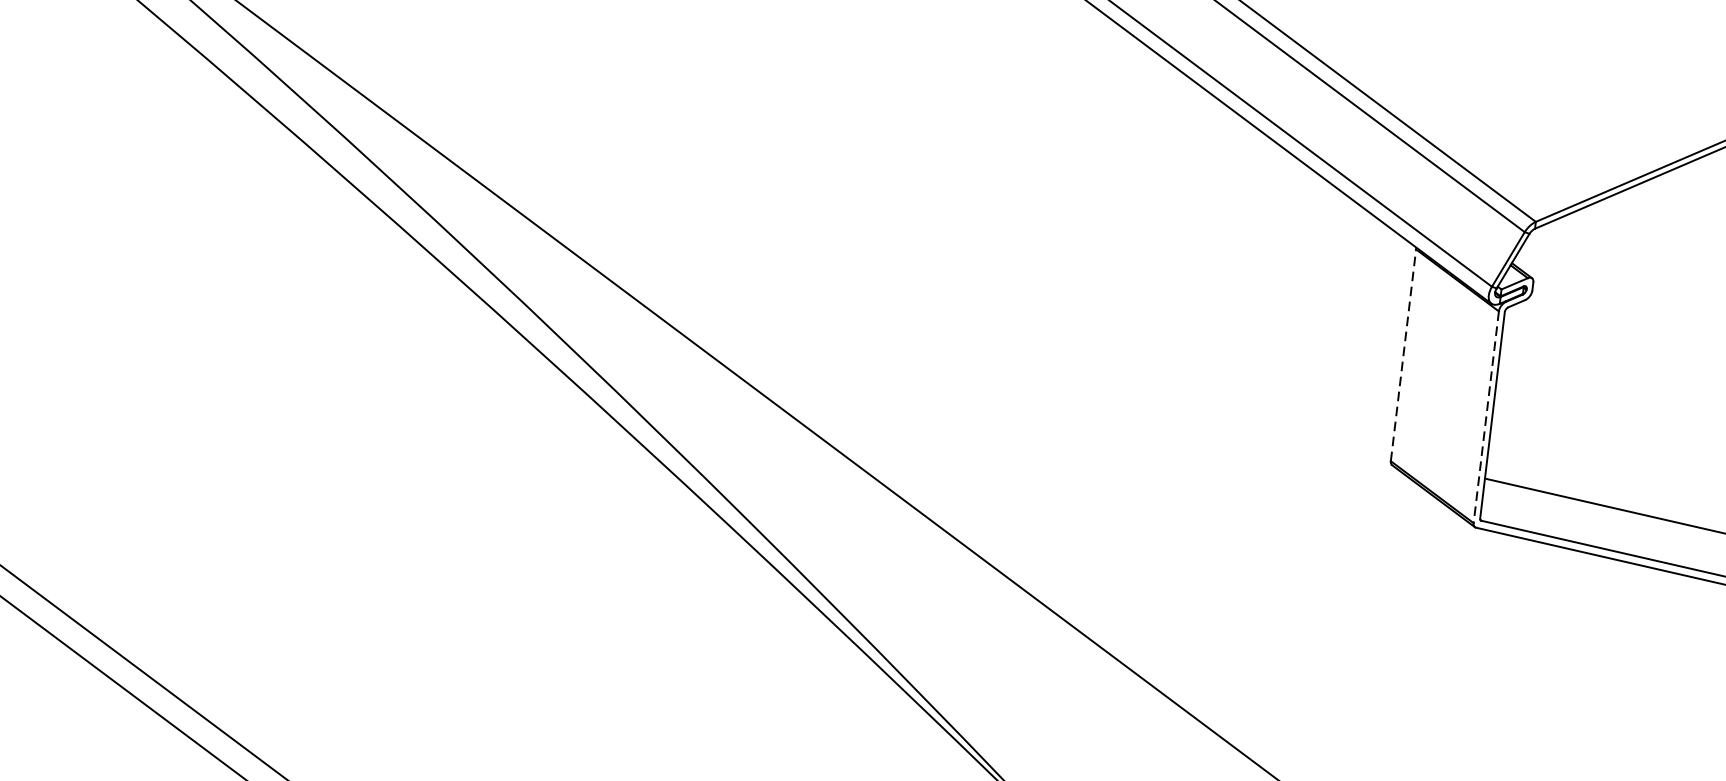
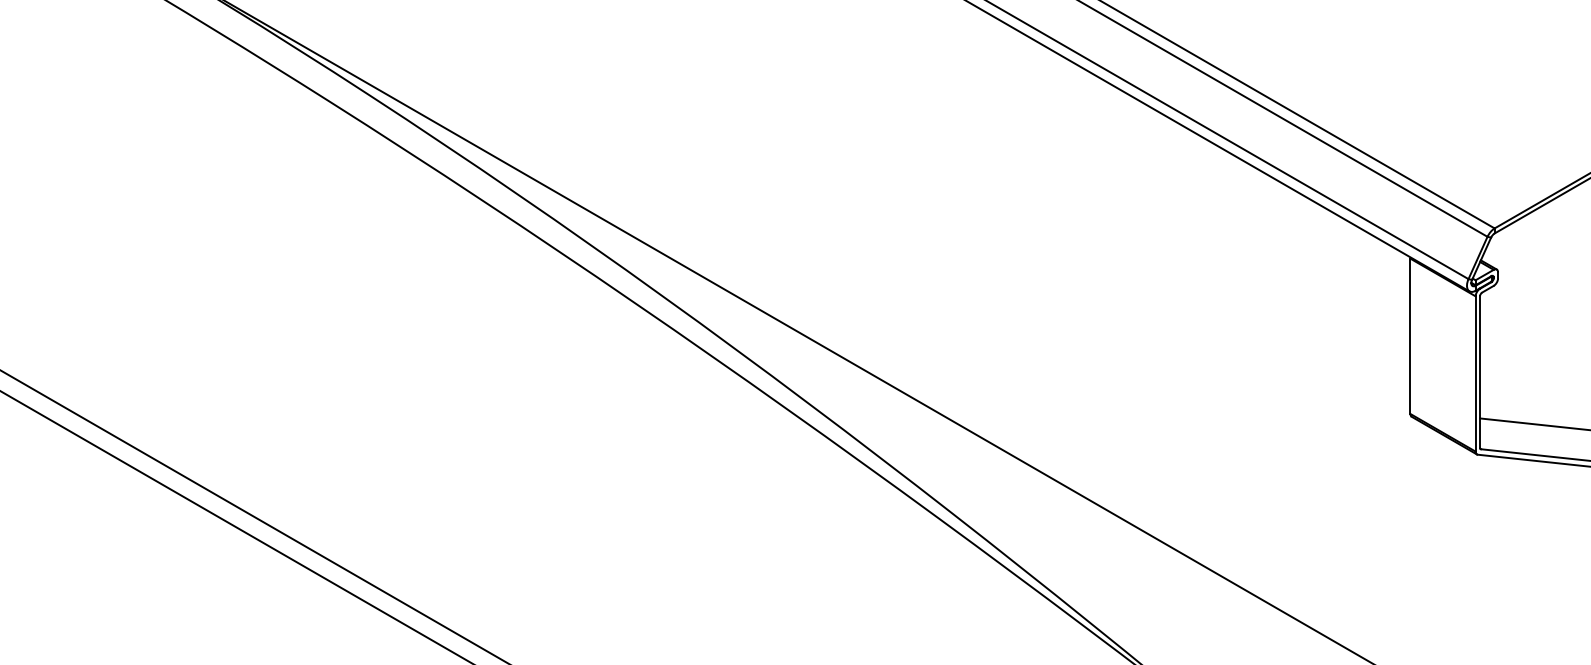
line: (1403, 355) -> (1410, 336), dashed -> solid
line: (1485, 417) -> (1475, 374), dashed -> solid

